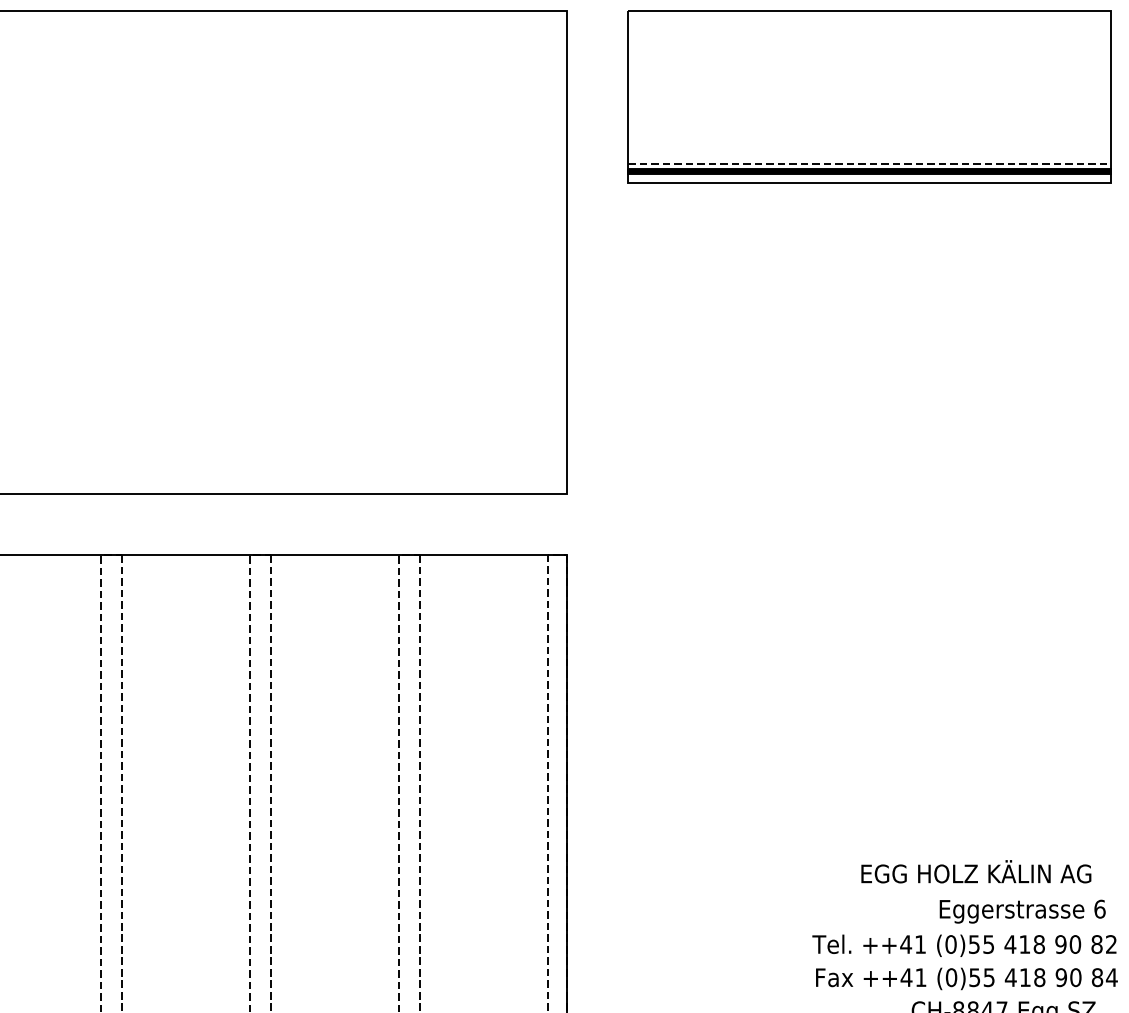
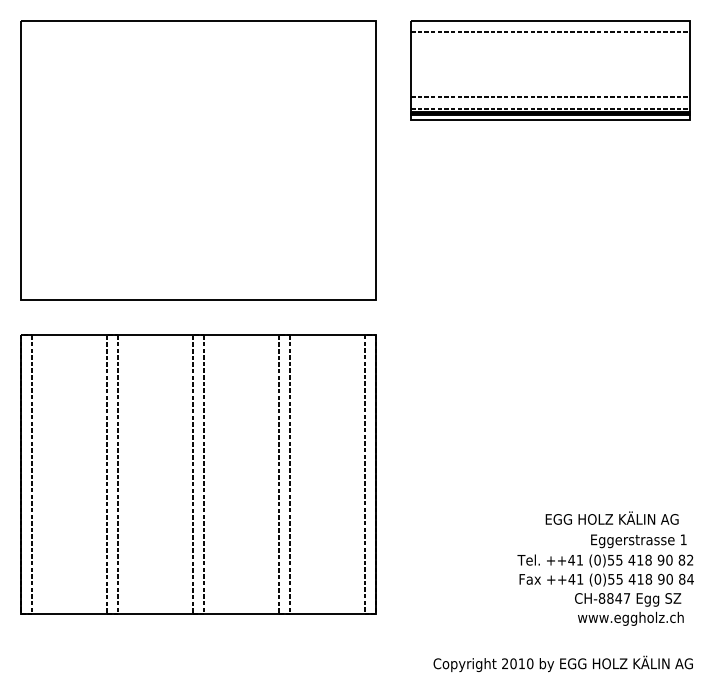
line: (869, 29) -> (550, 31), added
line: (869, 143) -> (550, 97), added
text: (1099, 908) -> (683, 539), 6 -> 1

